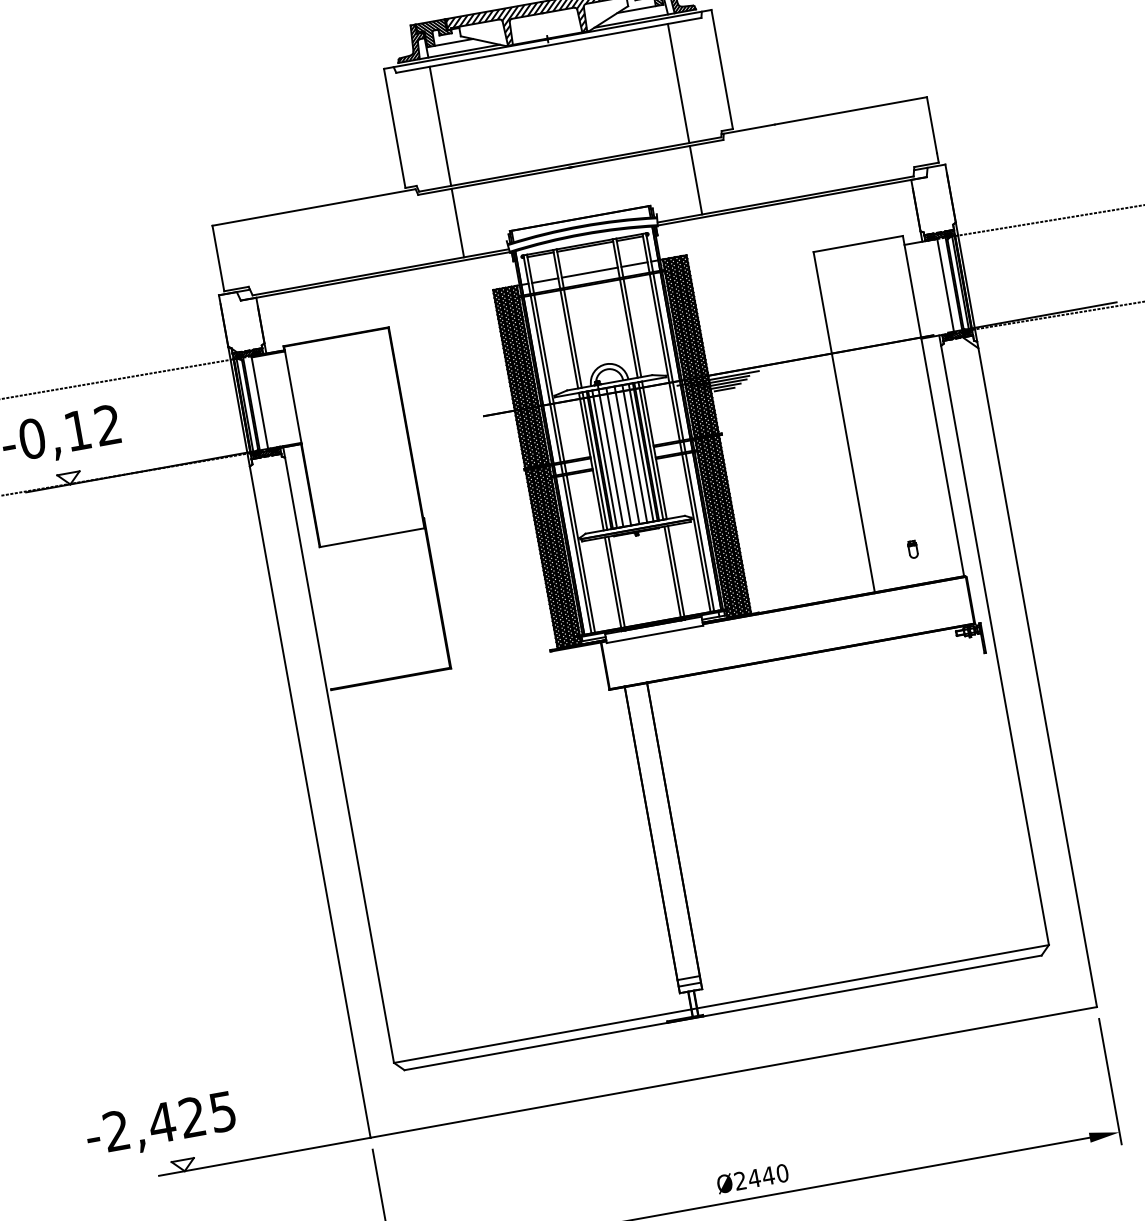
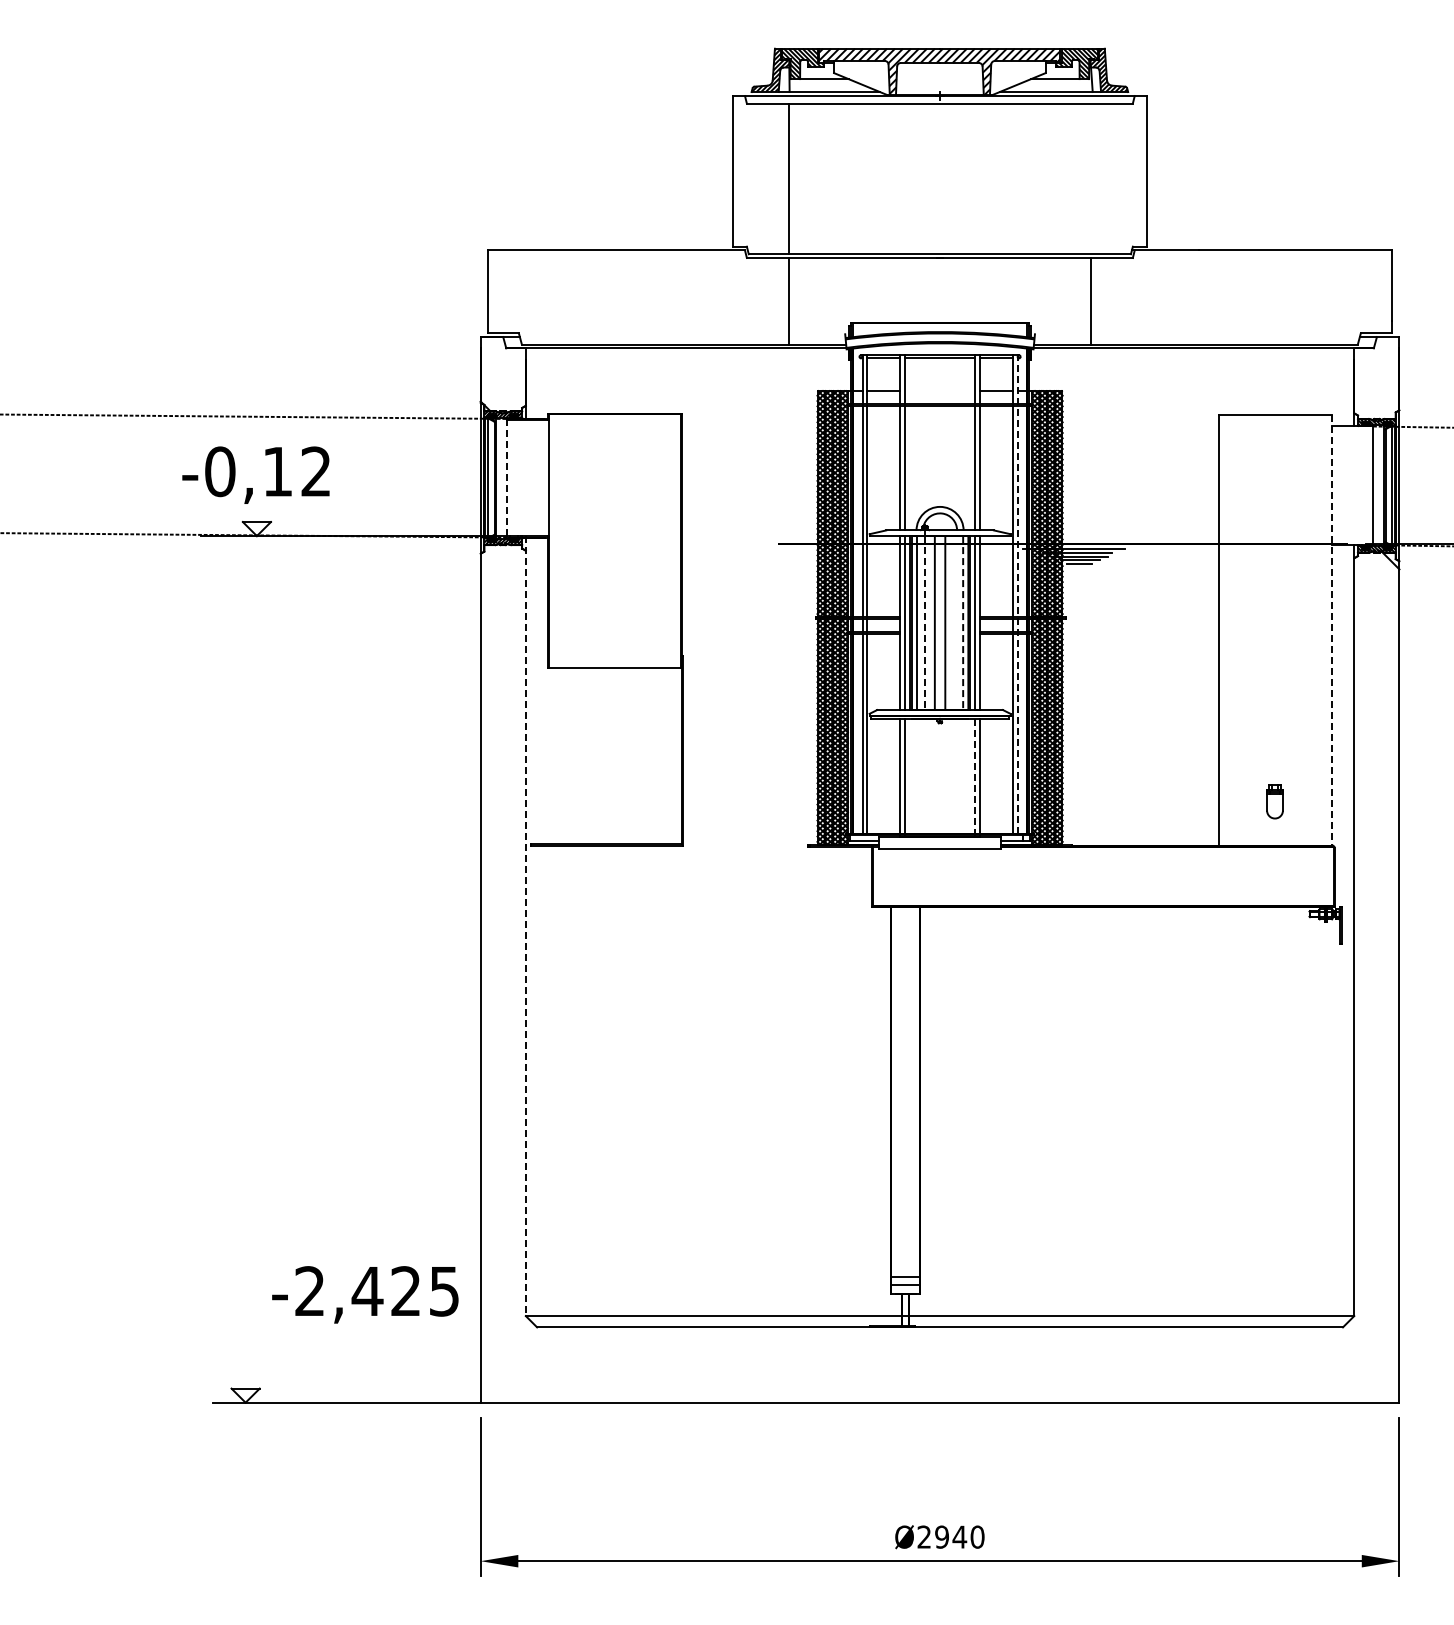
line: (678, 83) -> (1090, 178), removed
line: (589, 273) -> (939, 391), removed
line: (260, 403) -> (507, 478), solid -> dashed
line: (933, 406) -> (1331, 630), solid -> dashed
line: (679, 421) -> (1017, 593), solid -> dashed
line: (641, 453) -> (963, 623), solid -> dashed
line: (635, 454) -> (955, 623), removed
line: (611, 458) -> (925, 623), solid -> dashed
part: (912, 549) -> (1274, 801), size x1.6
line: (673, 573) -> (975, 778), solid -> dashed
line: (338, 754) -> (525, 926), solid -> dashed
text: (160, 1125) -> (365, 1294), moved
text: (753, 1178) -> (941, 1536), Ø2440 -> Ø2940

